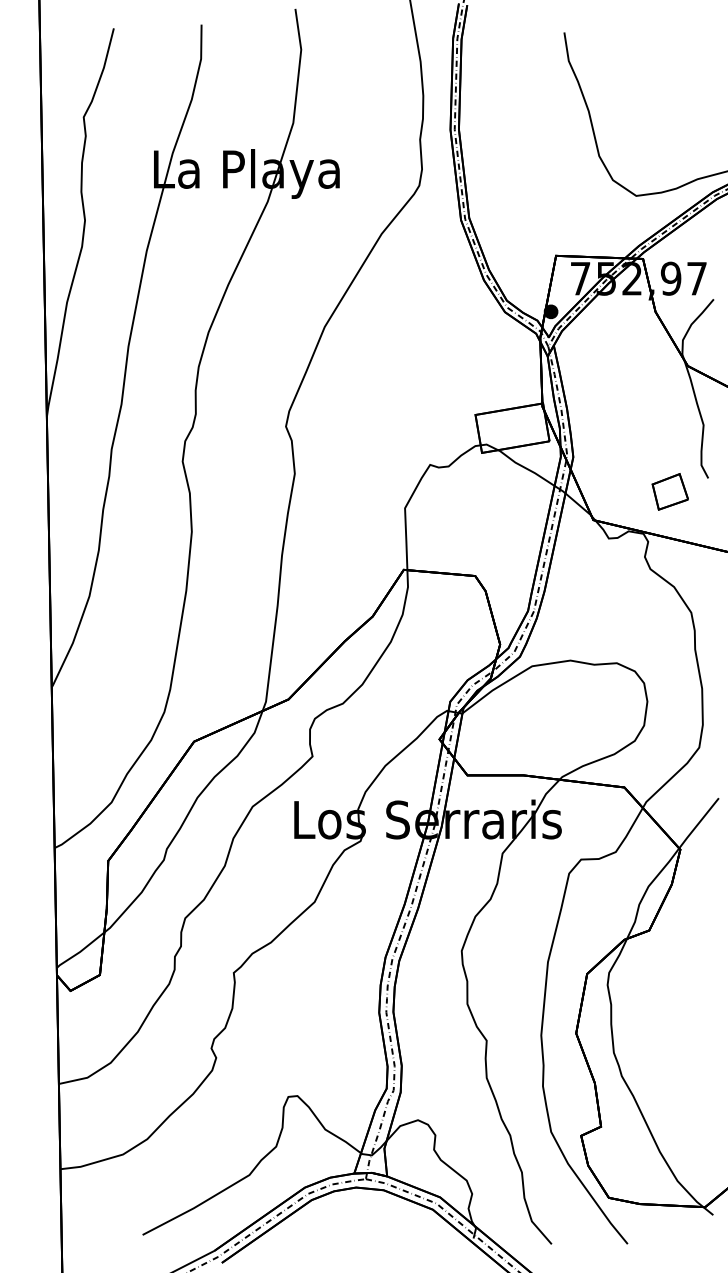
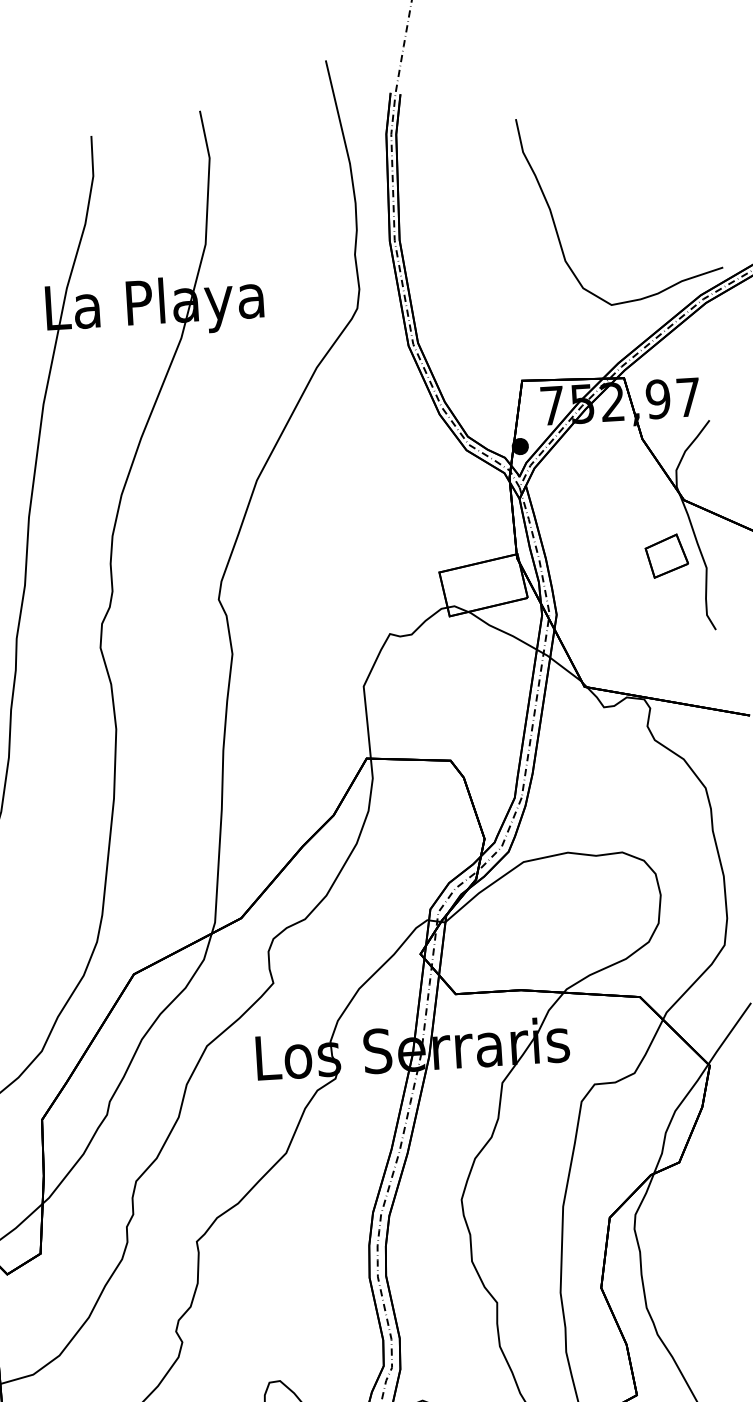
part: (669, 491) -> (665, 555), moved

